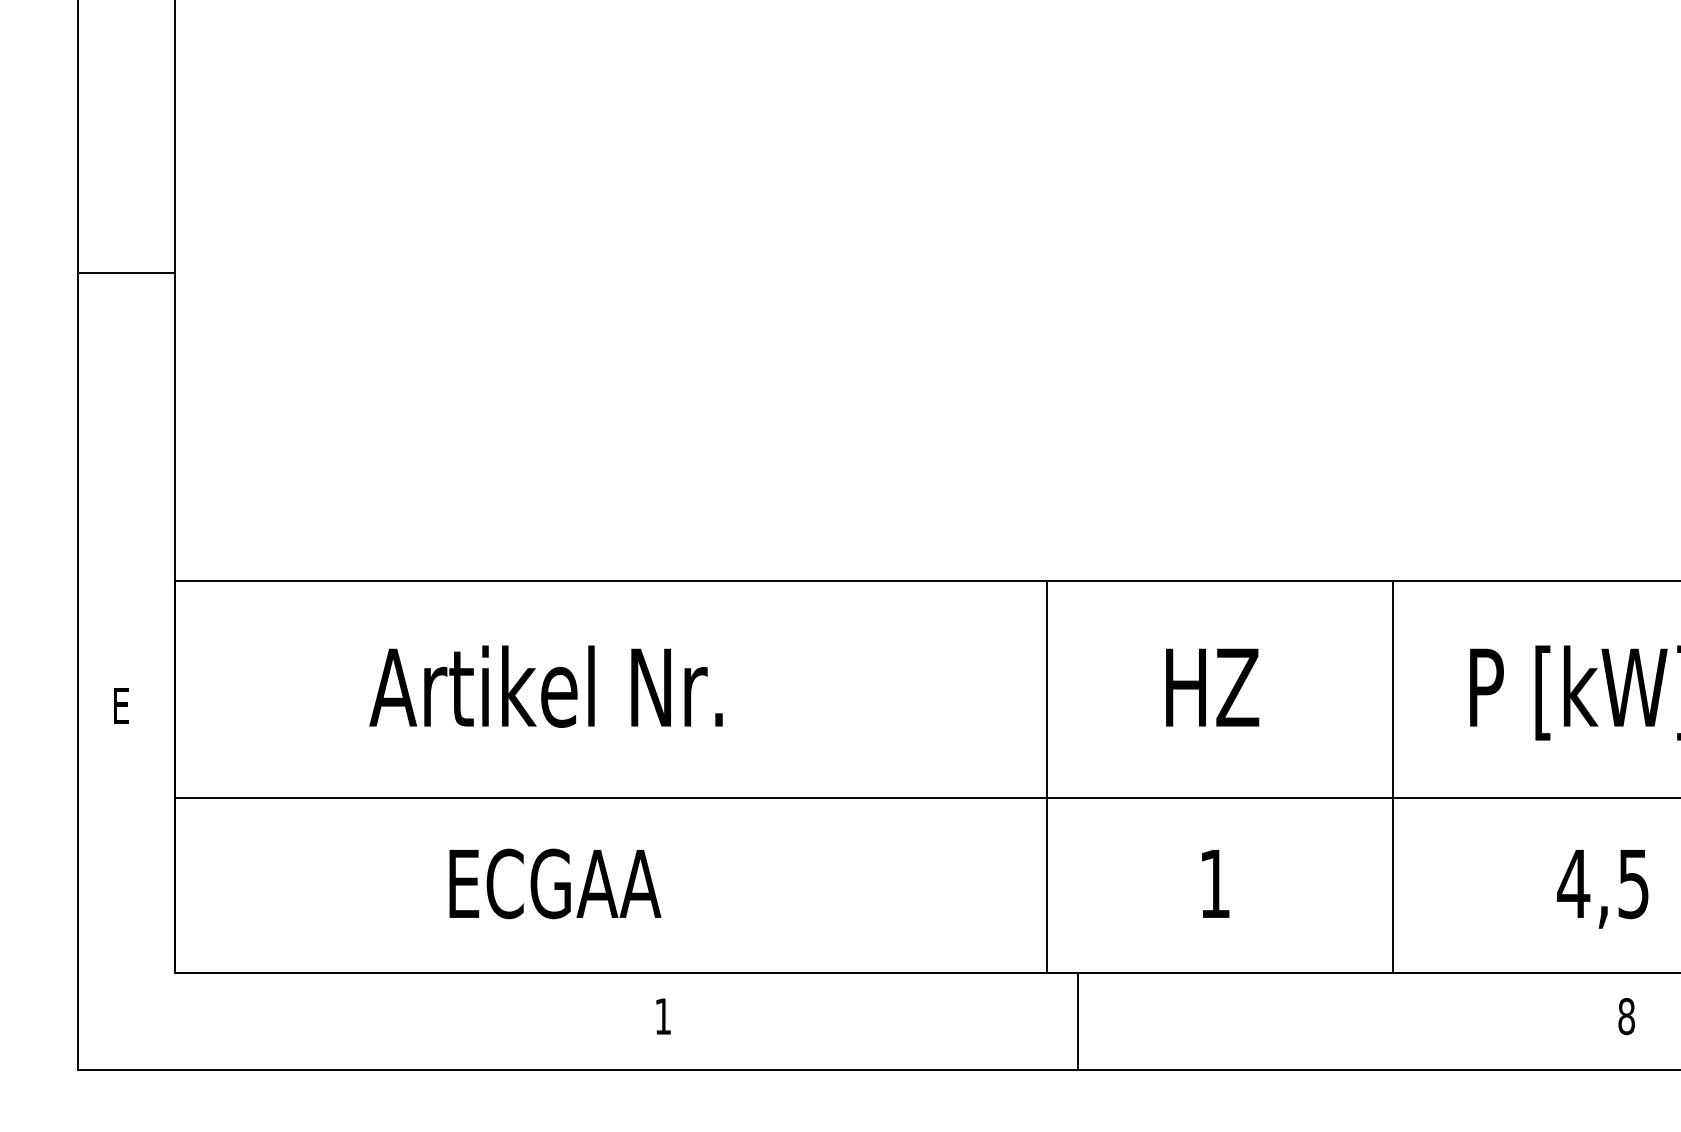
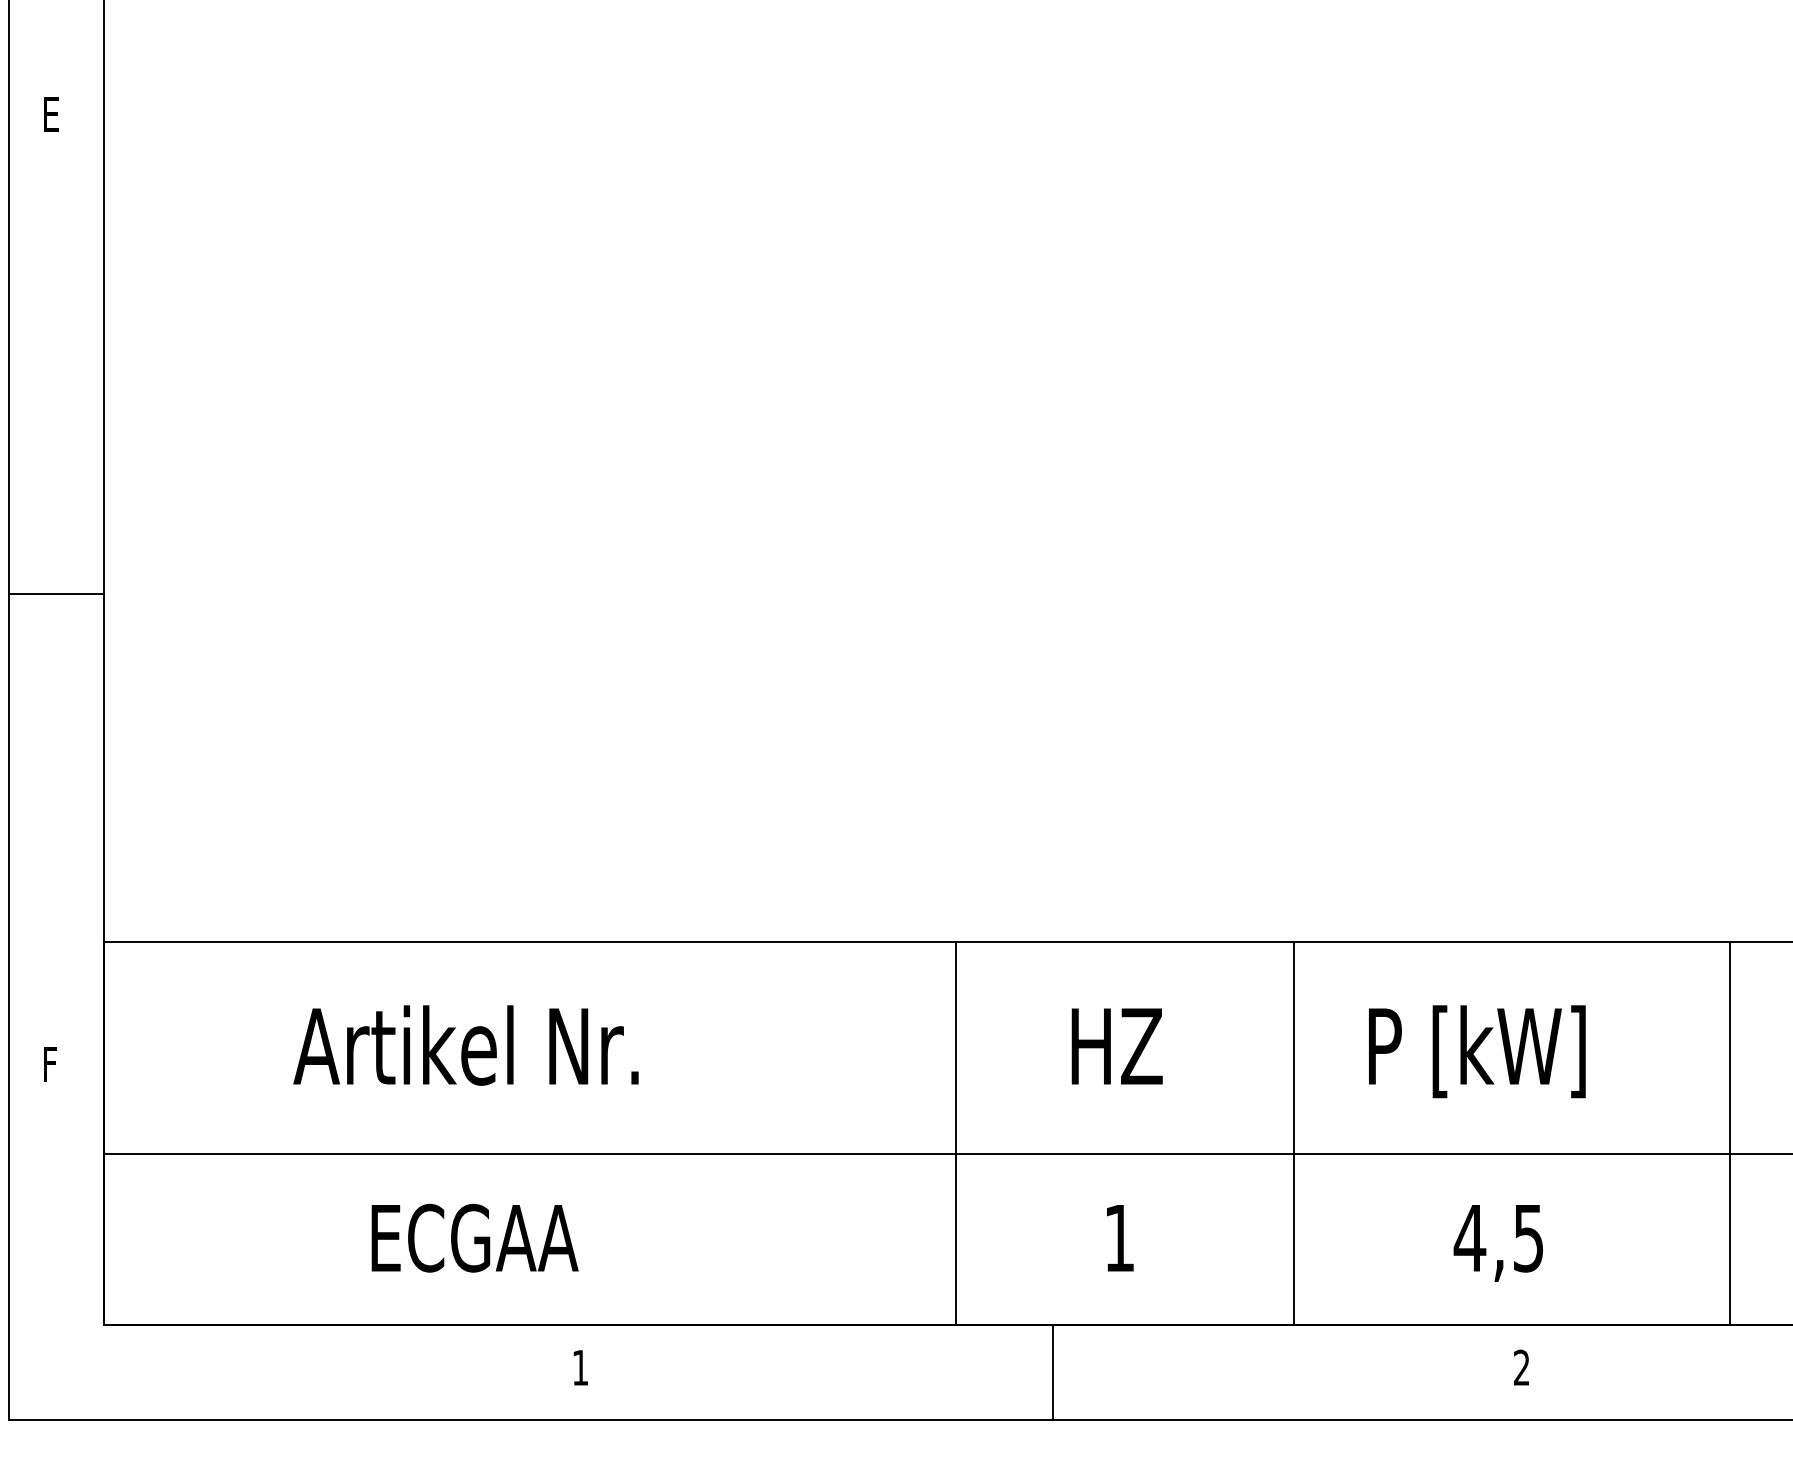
line: (125, 273) -> (55, 594), moved
text: (122, 706) -> (52, 1064), E -> F
text: (1626, 1016) -> (1521, 1367), 8 -> 2
line: (1077, 1020) -> (1052, 1371), moved

